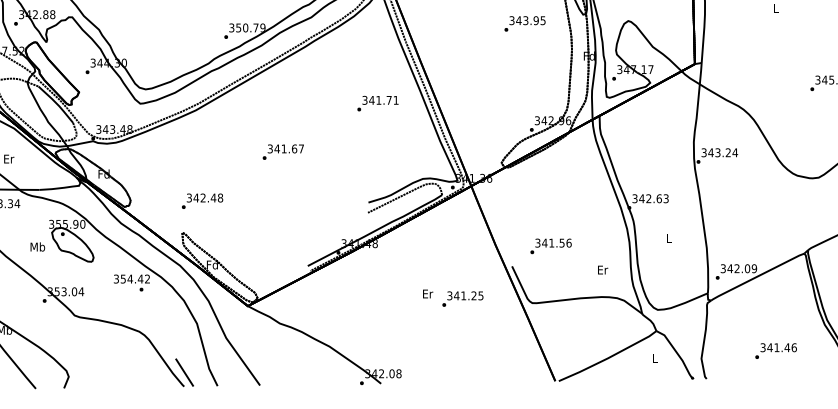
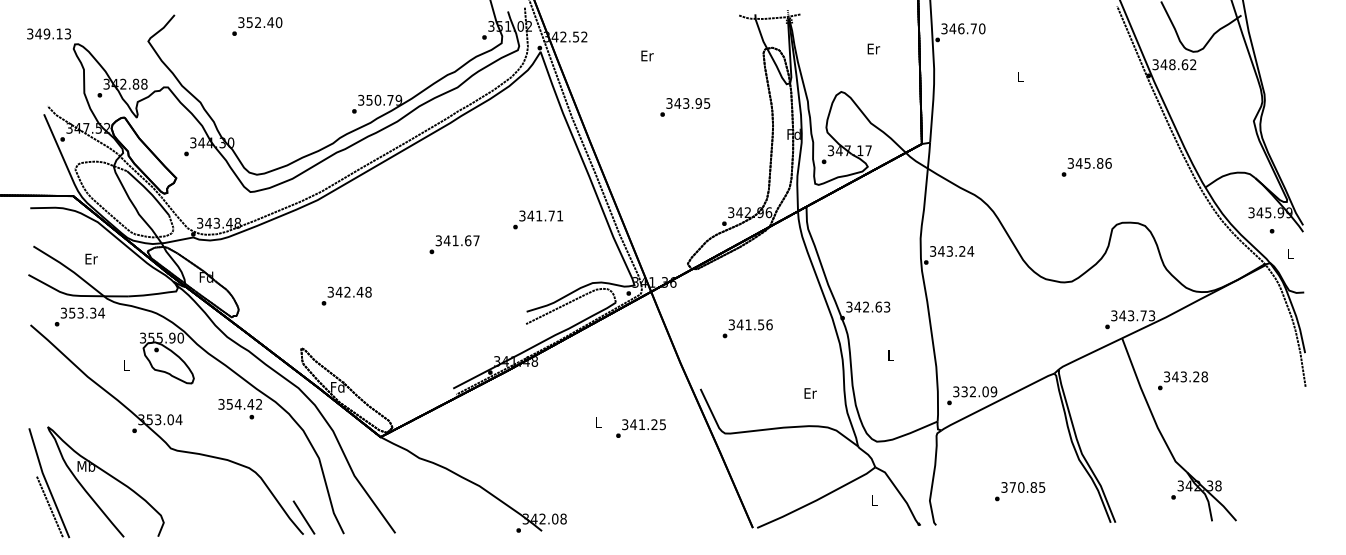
text: (525, 23) -> (685, 107), moved
text: (378, 103) -> (538, 219), moved
text: (283, 151) -> (454, 244), moved
text: (202, 200) -> (346, 295), moved
text: (37, 246) -> (126, 365), Mb -> L
text: (550, 246) -> (747, 328), moved
text: (730, 268) -> (964, 391), 342.09 -> 332.09
text: (427, 294) -> (598, 422), Er -> L
text: (782, 347) -> (1027, 487), 341.46 -> 370.85

